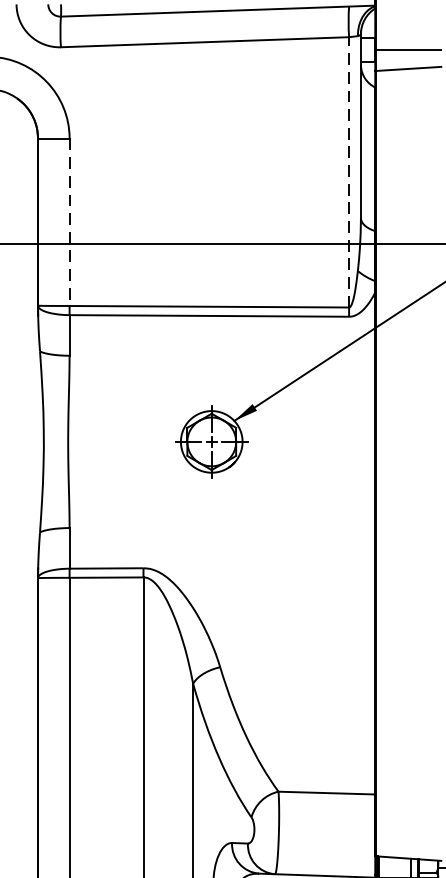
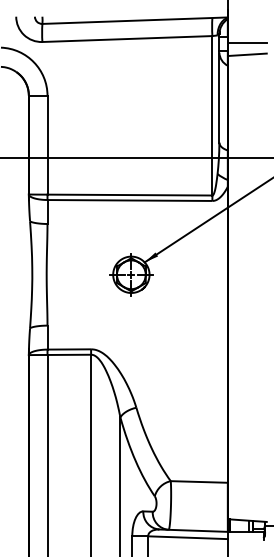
line: (349, 171) -> (212, 115), dashed -> solid
line: (69, 222) -> (47, 145), dashed -> solid

